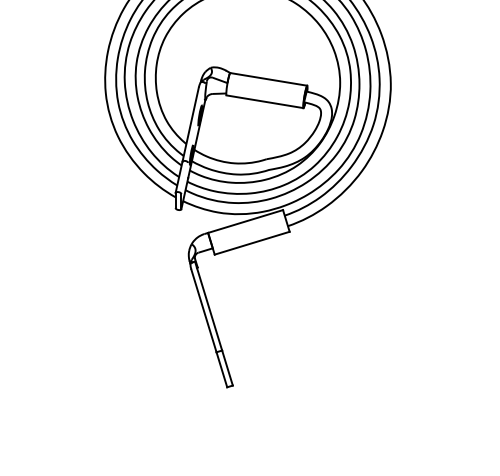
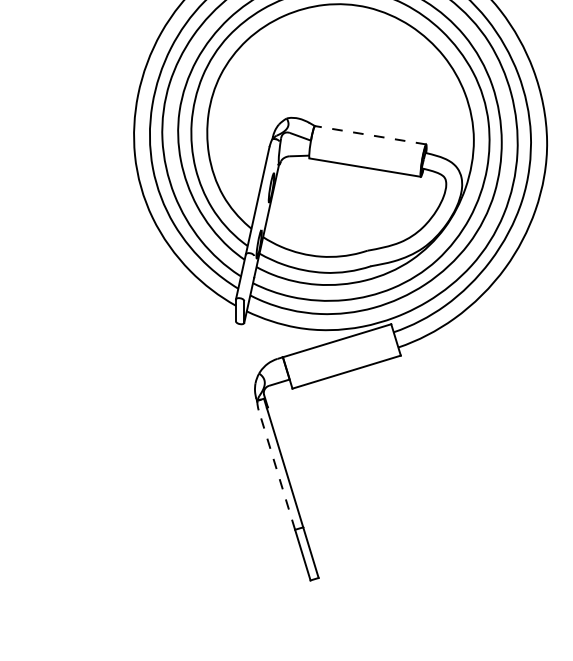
line: (268, 79) -> (370, 135), solid -> dashed
line: (203, 310) -> (276, 469), solid -> dashed

